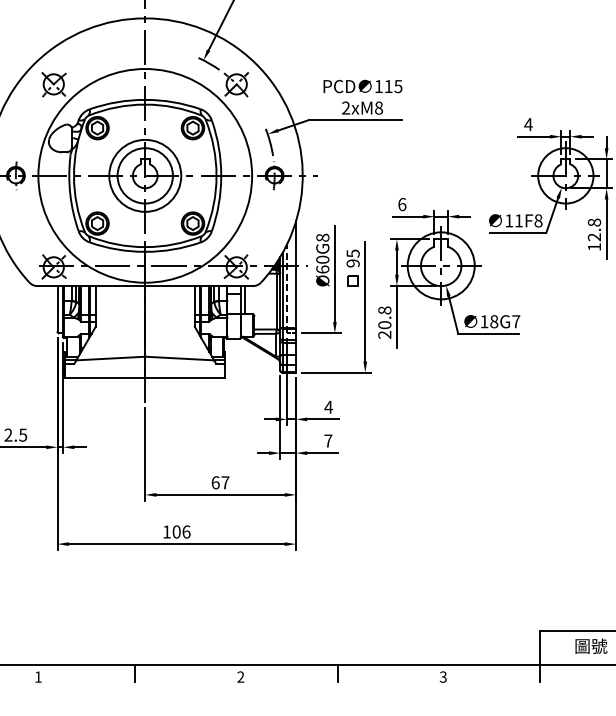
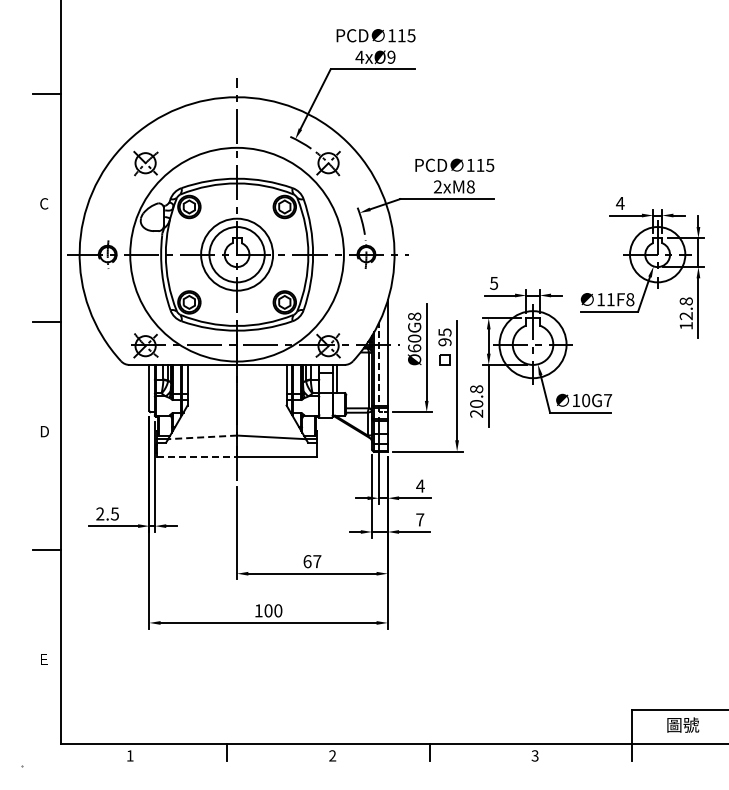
text: (402, 203) -> (494, 282), 6 -> 5
text: (494, 321) -> (586, 400), 18G7 -> 10G7
line: (110, 358) -> (202, 437), solid -> dashed
line: (105, 378) -> (197, 457), solid -> dashed
text: (186, 531) -> (278, 610), 106 -> 100

